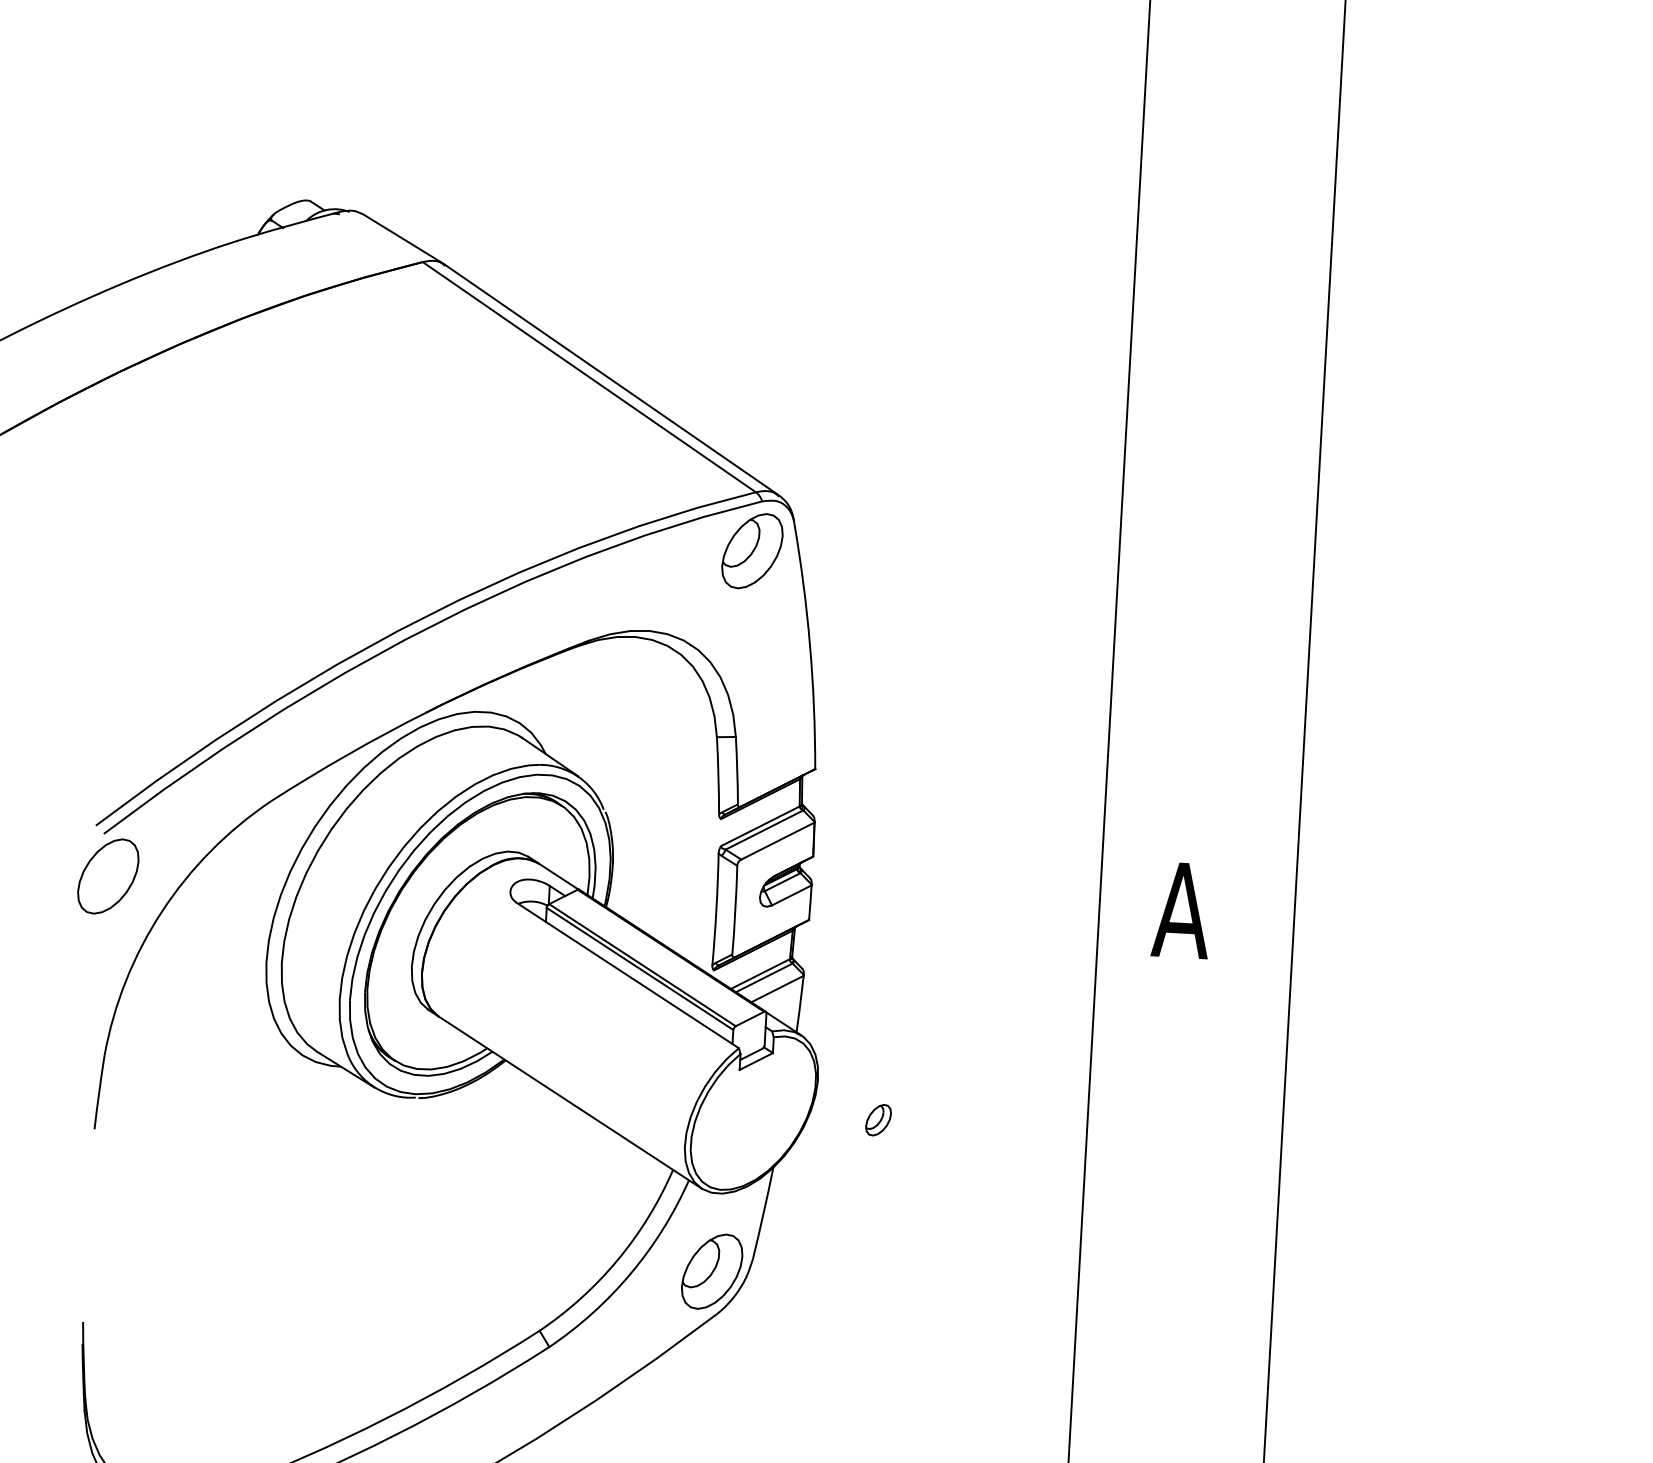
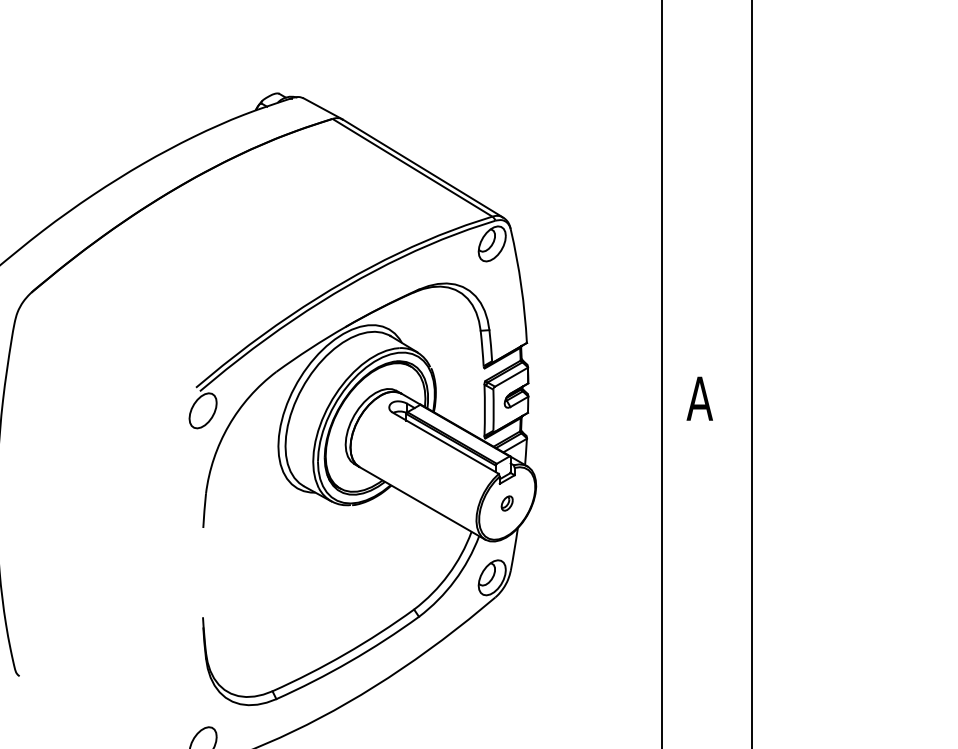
part: (876, 1120) -> (506, 503), moved

